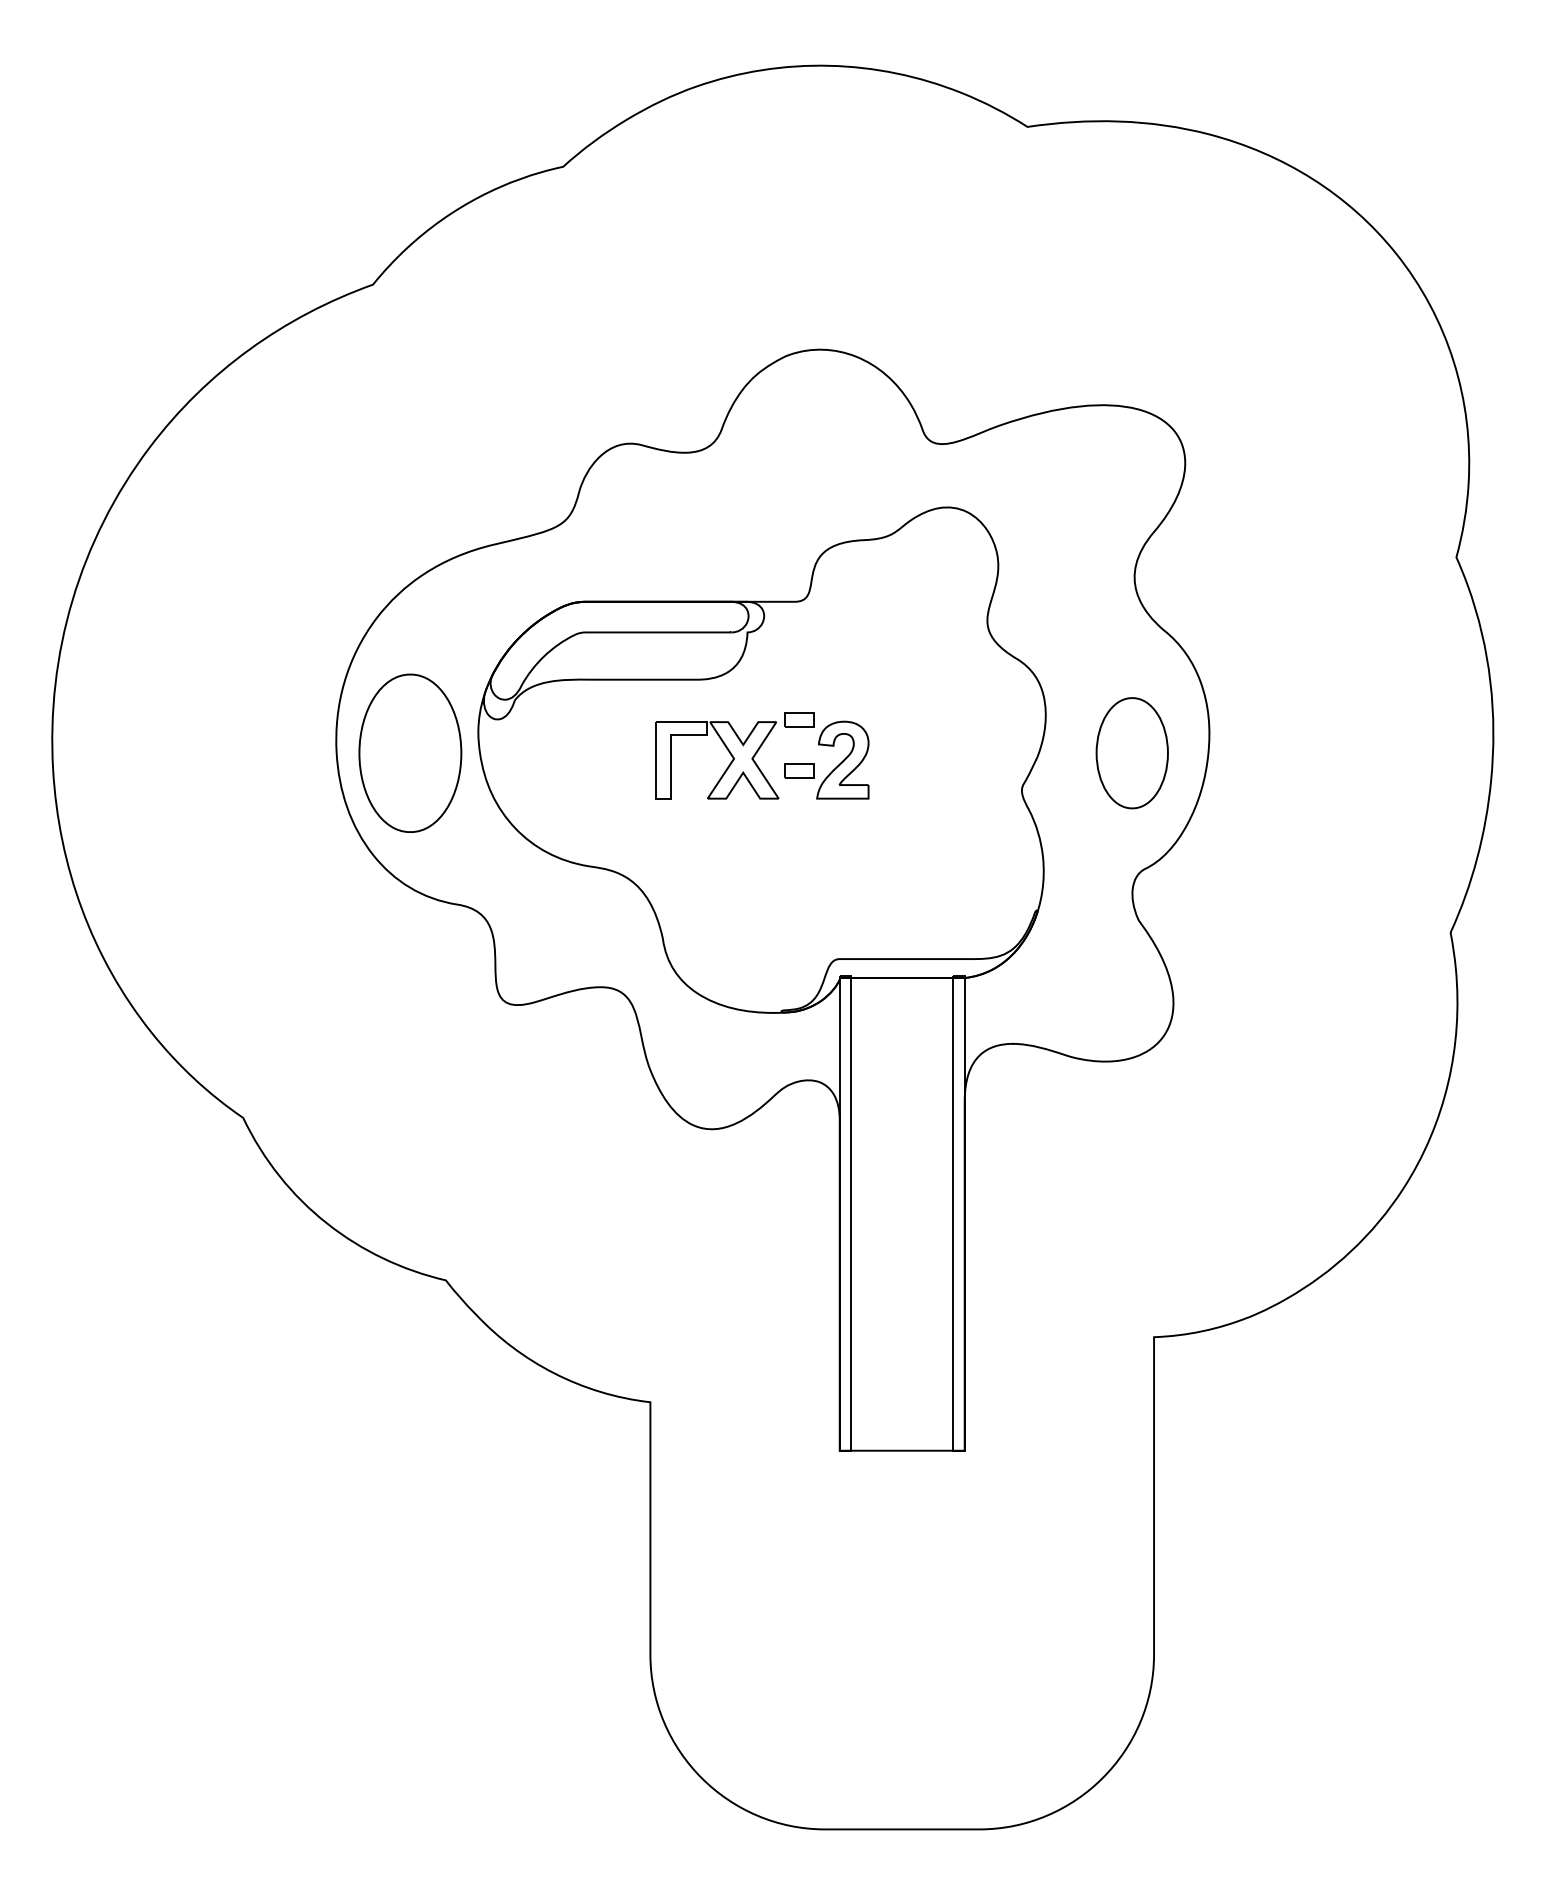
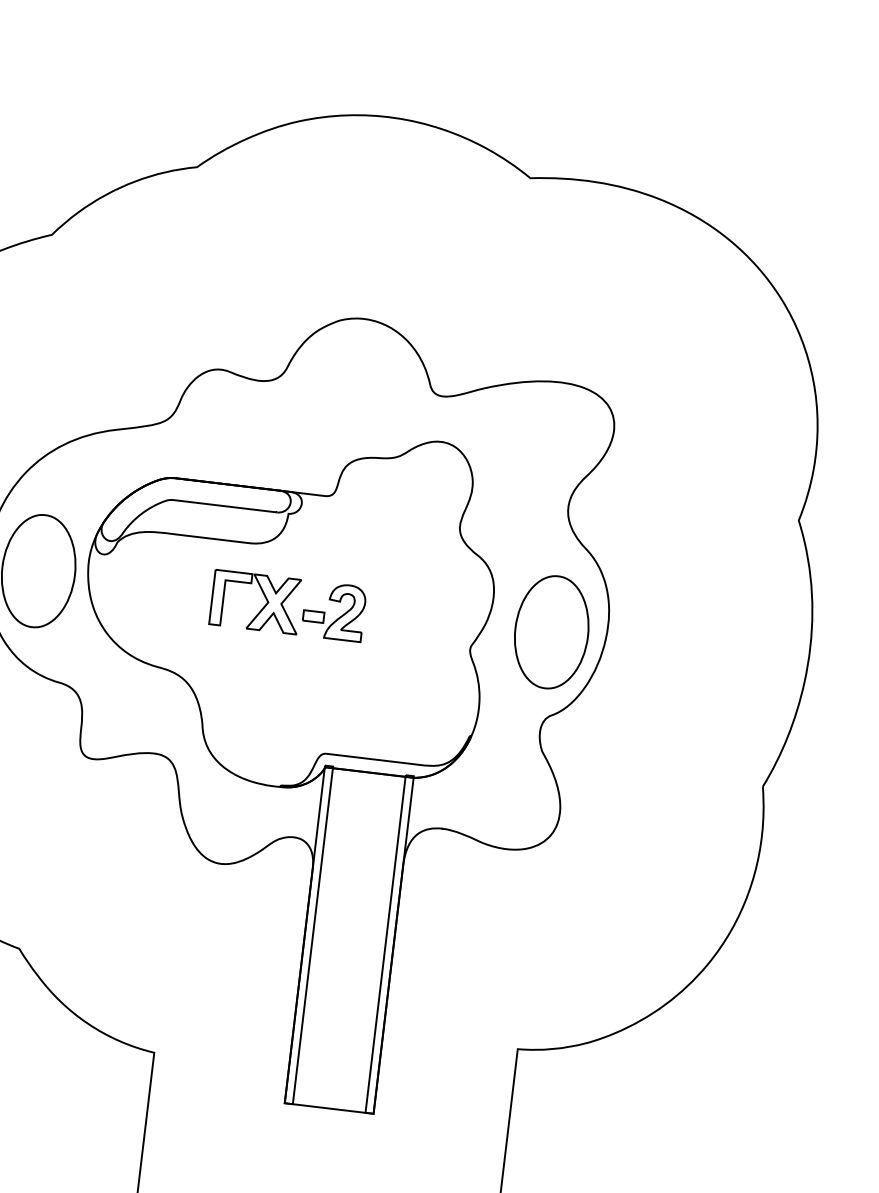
part: (799, 719) -> (318, 580), removed
part: (1132, 752) -> (552, 631), size x1.43

